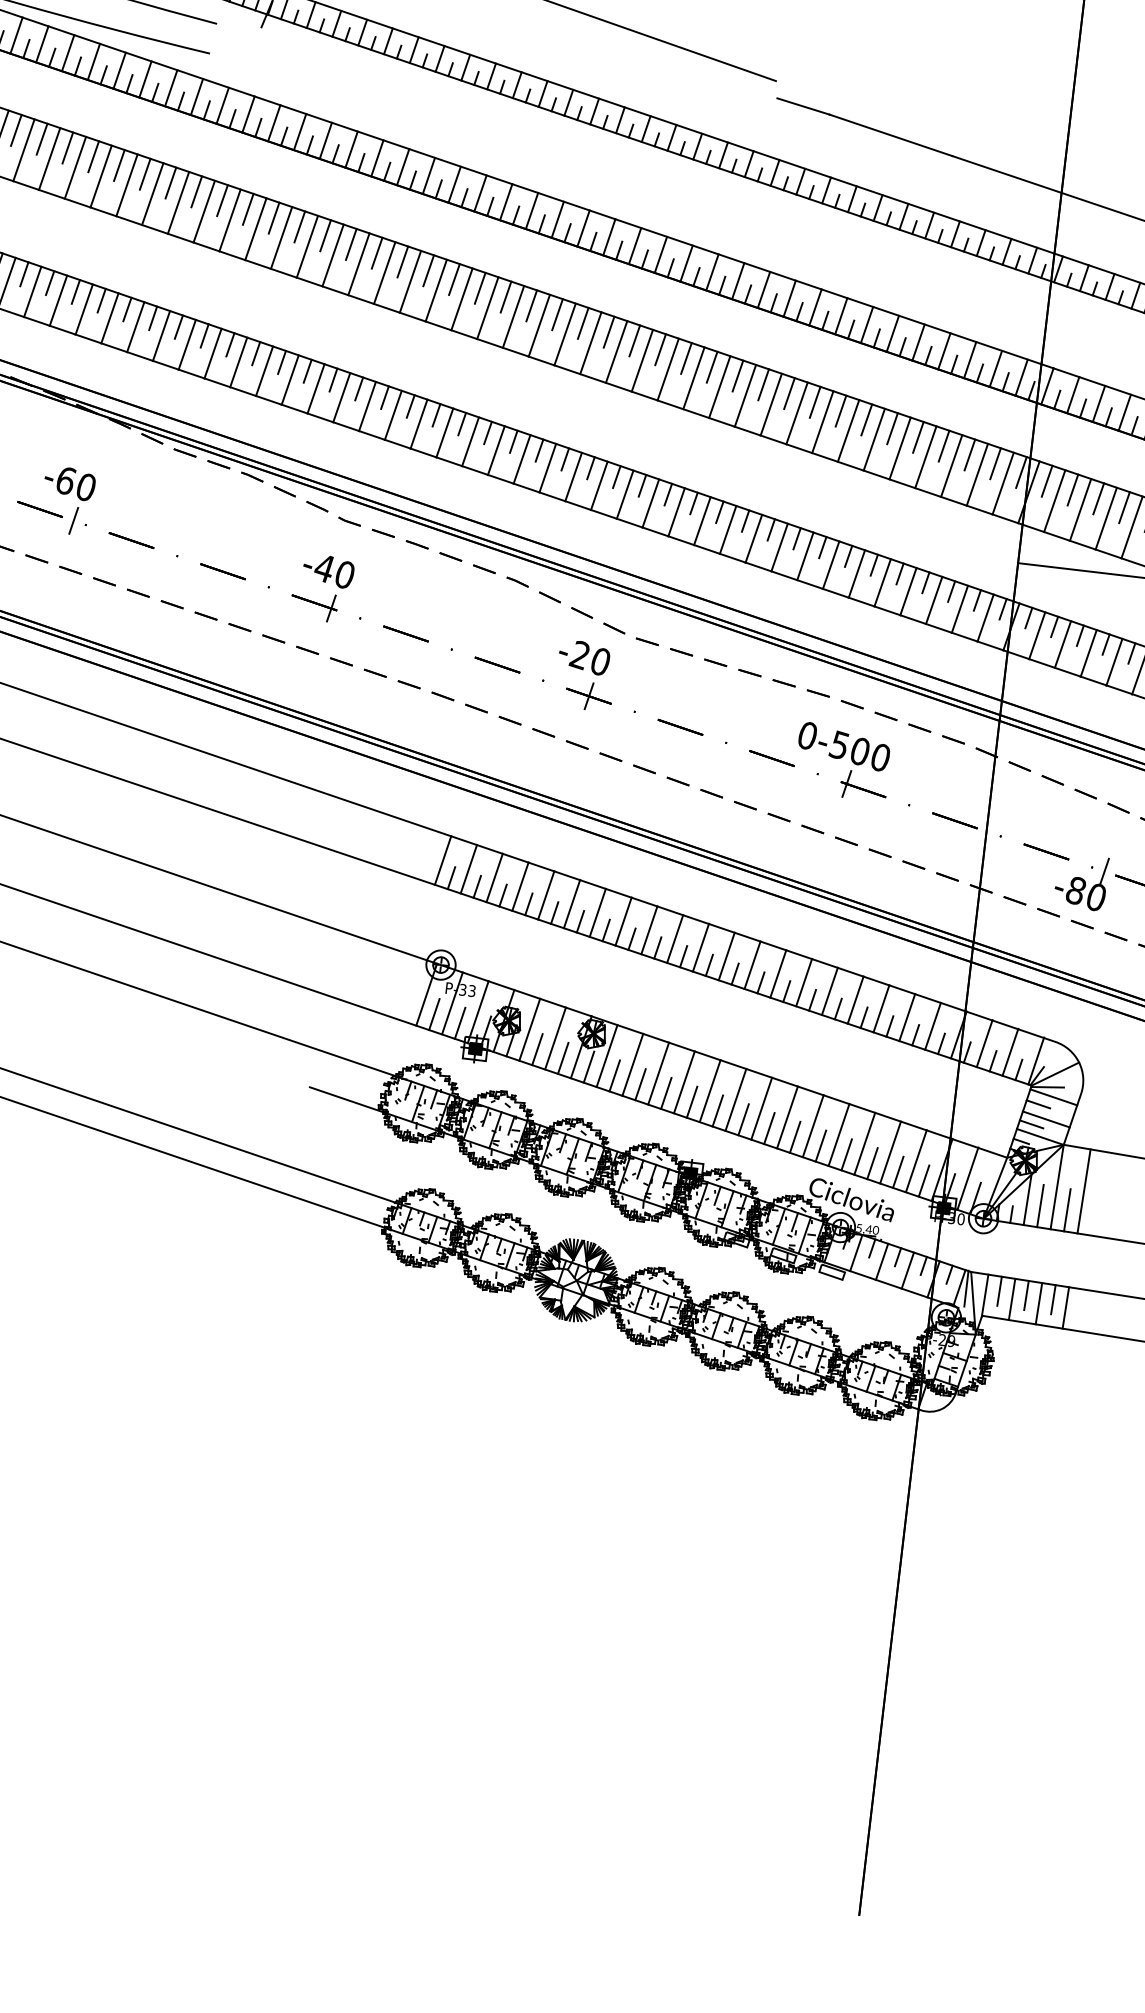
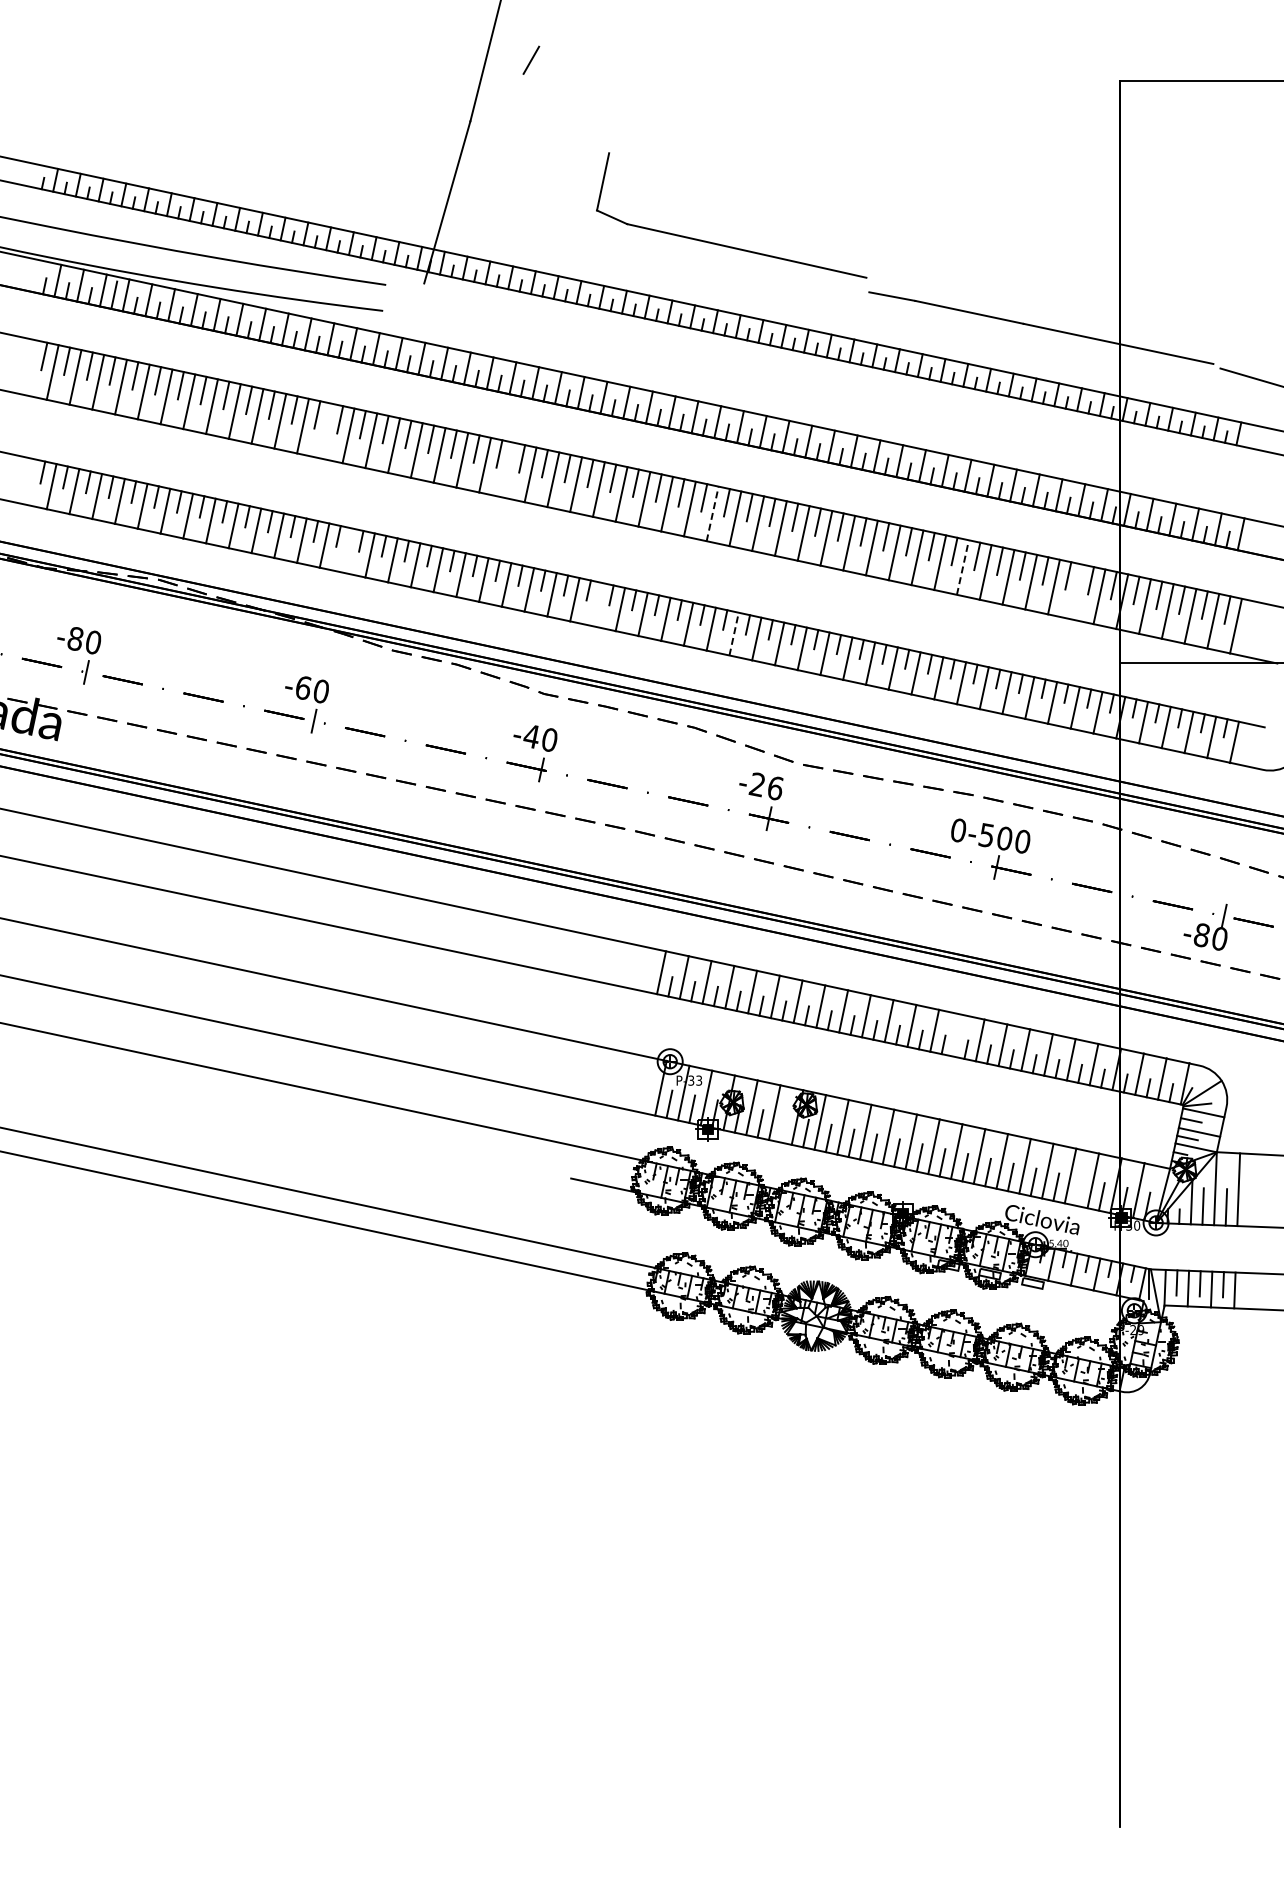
line: (126, 184) -> (325, 430), removed
line: (332, 254) -> (507, 469), removed
line: (135, 327) -> (347, 550), removed
line: (564, 335) -> (712, 514), solid -> dashed
line: (418, 423) -> (597, 604), removed
line: (848, 430) -> (962, 567), solid -> dashed
line: (977, 474) -> (1076, 591), removed
line: (574, 477) -> (734, 634), solid -> dashed
text: (600, 662) -> (775, 788), -20 -> -26
line: (778, 973) -> (957, 1035), removed
line: (563, 1058) -> (783, 1128), removed
line: (897, 1171) -> (1078, 1191), removed

